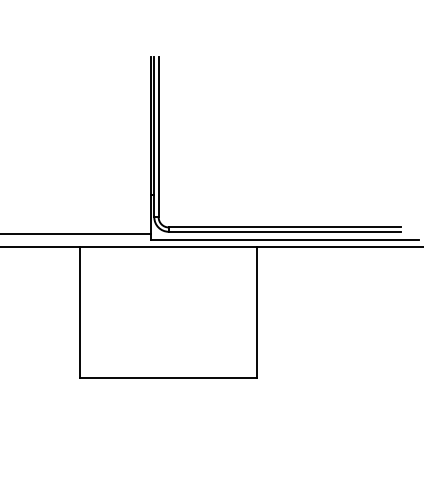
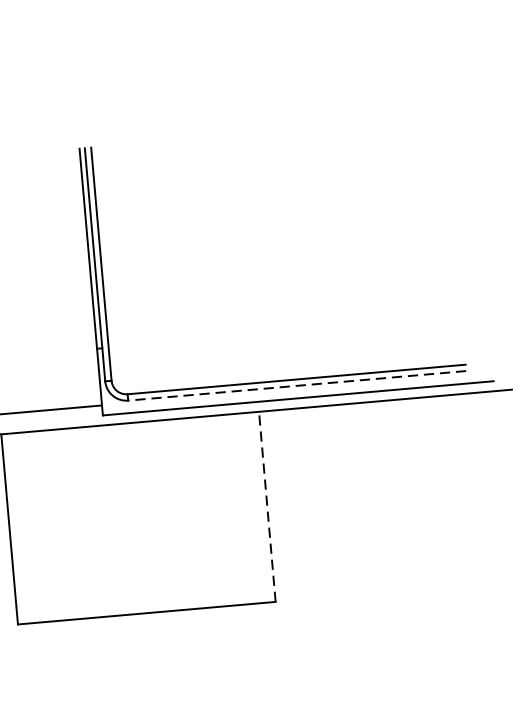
line: (284, 231) -> (296, 385), solid -> dashed
line: (257, 311) -> (267, 505), solid -> dashed

